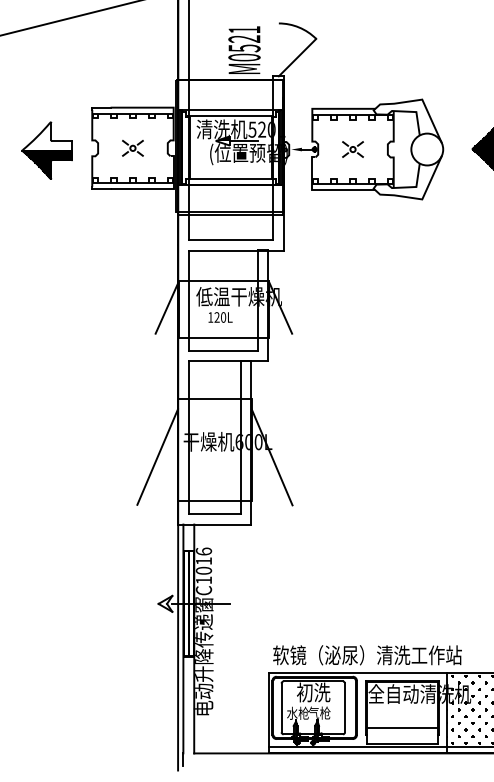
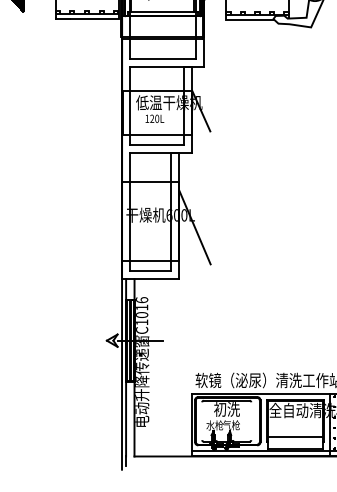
line: (166, 307) -> (113, 111), removed
line: (157, 456) -> (106, 226), removed
line: (281, 707) -> (202, 420), removed
line: (345, 707) -> (251, 420), removed

